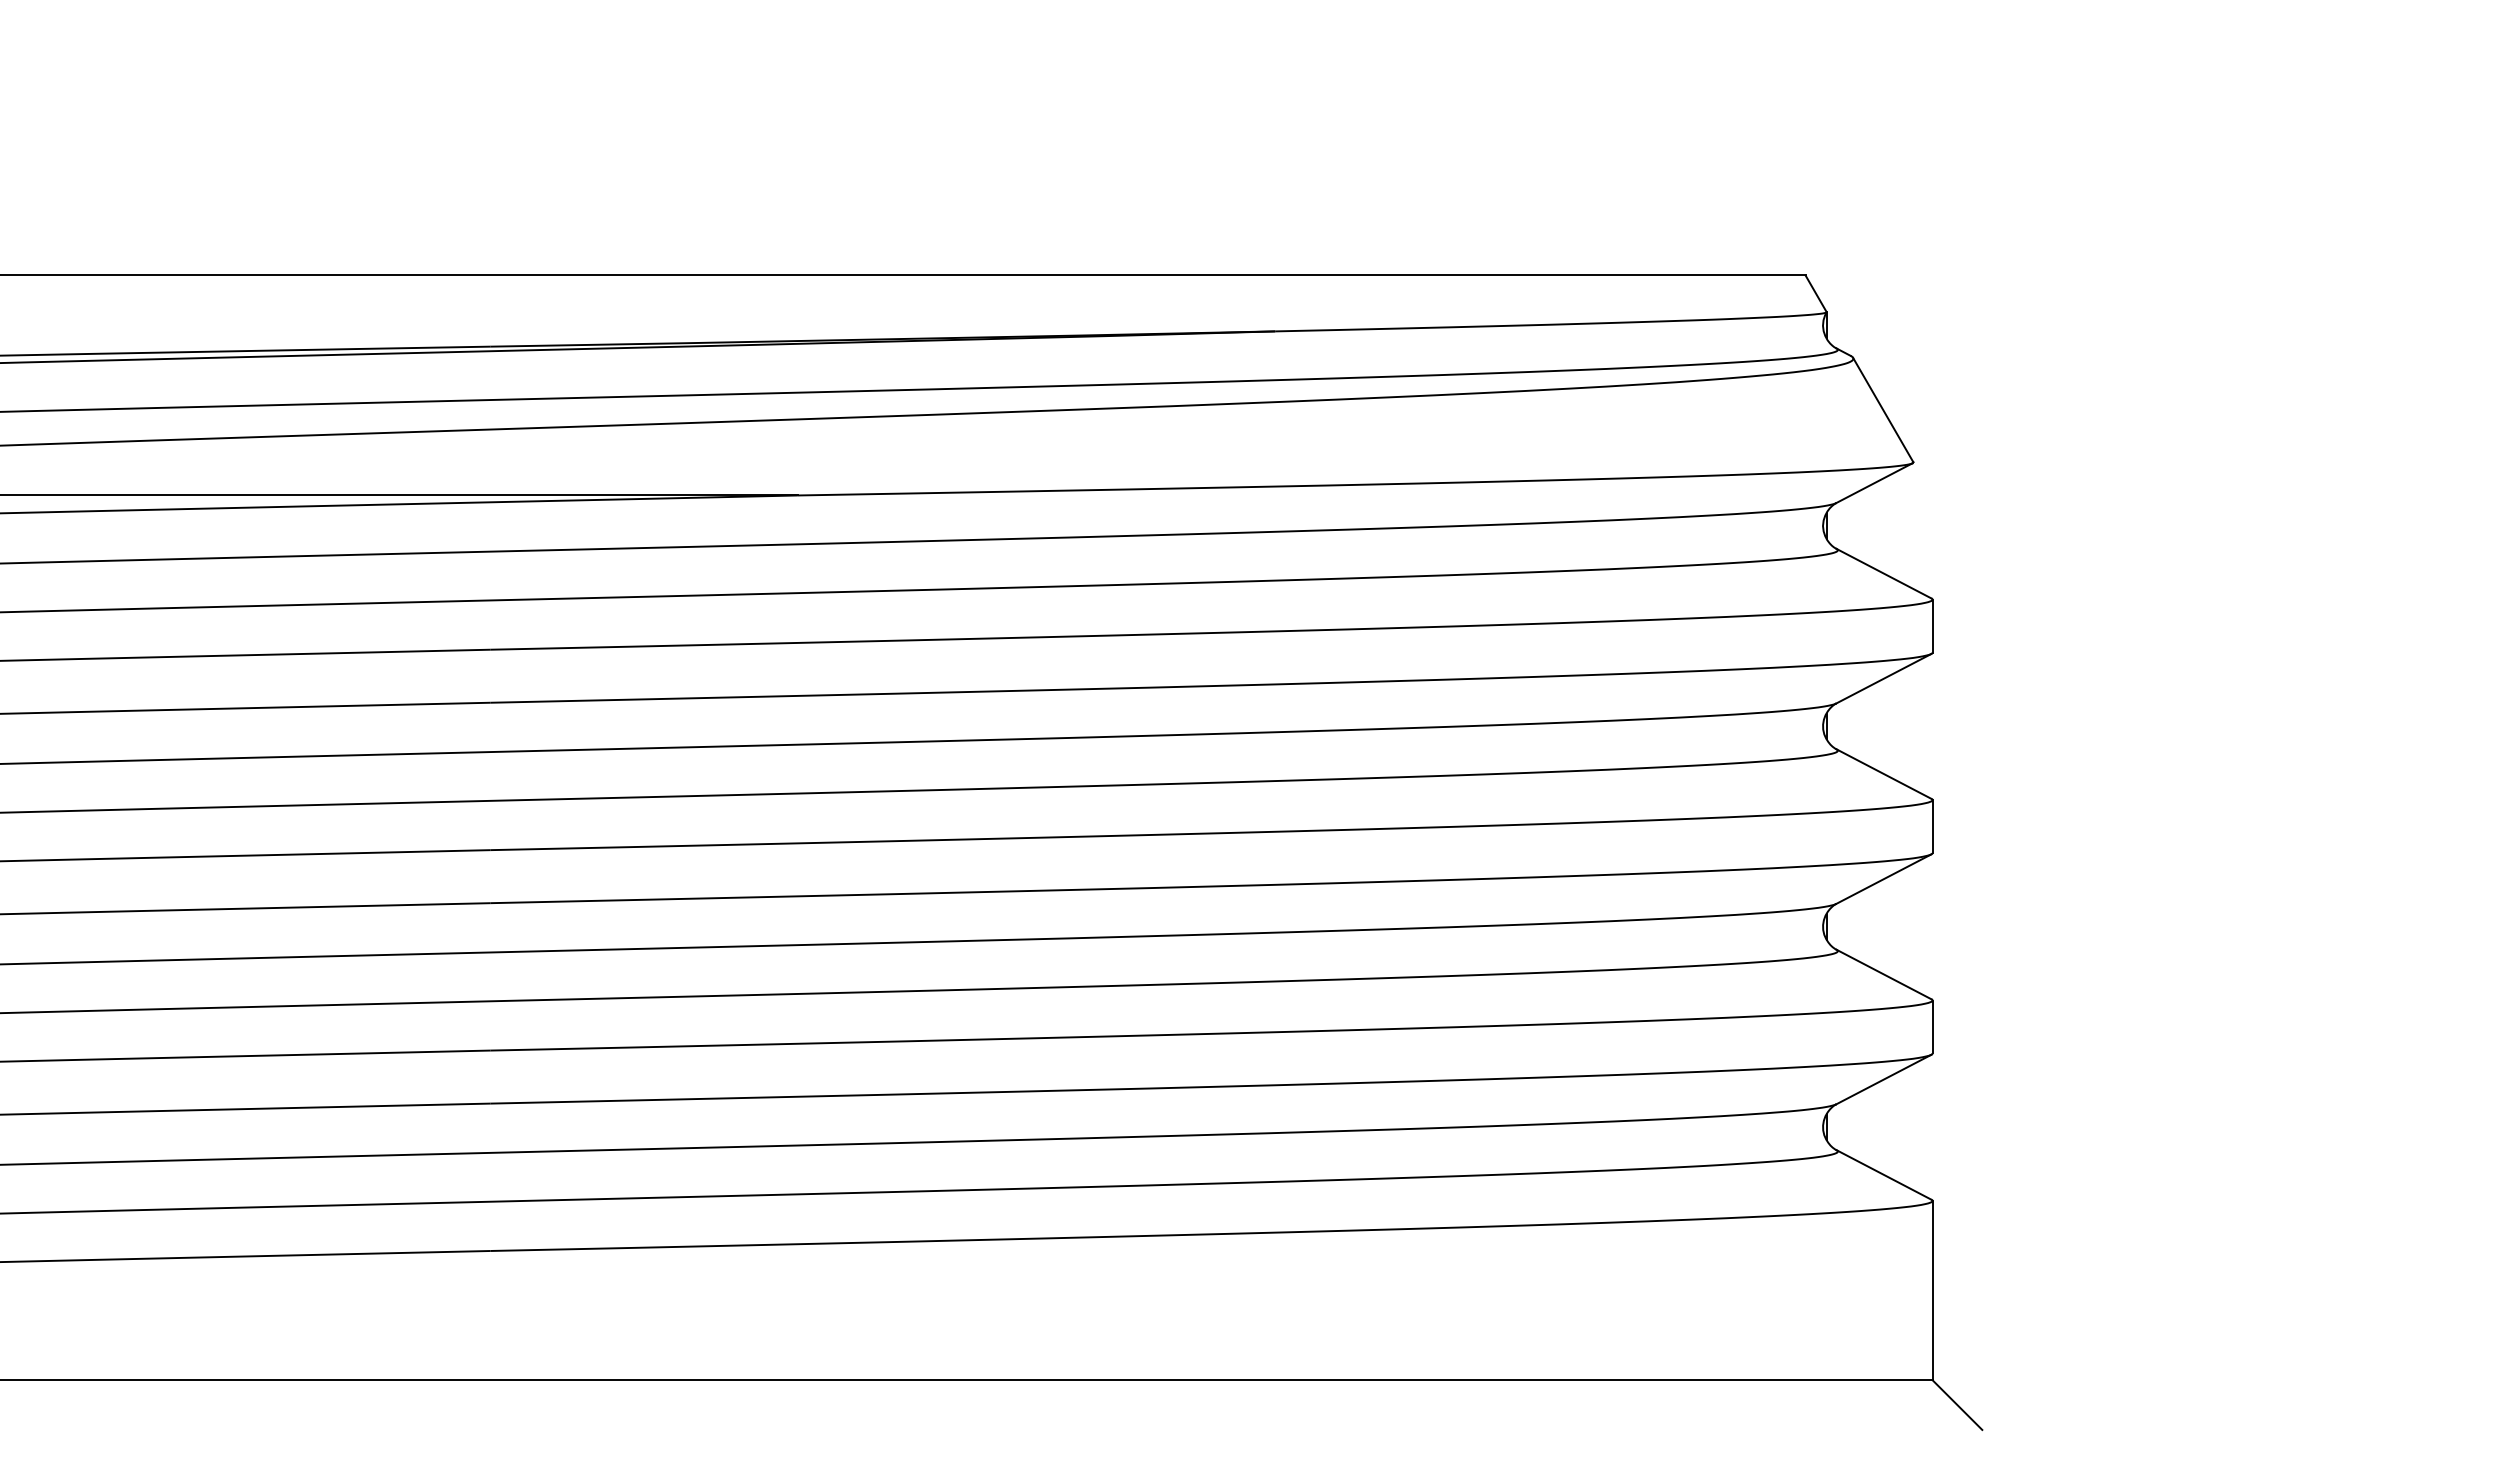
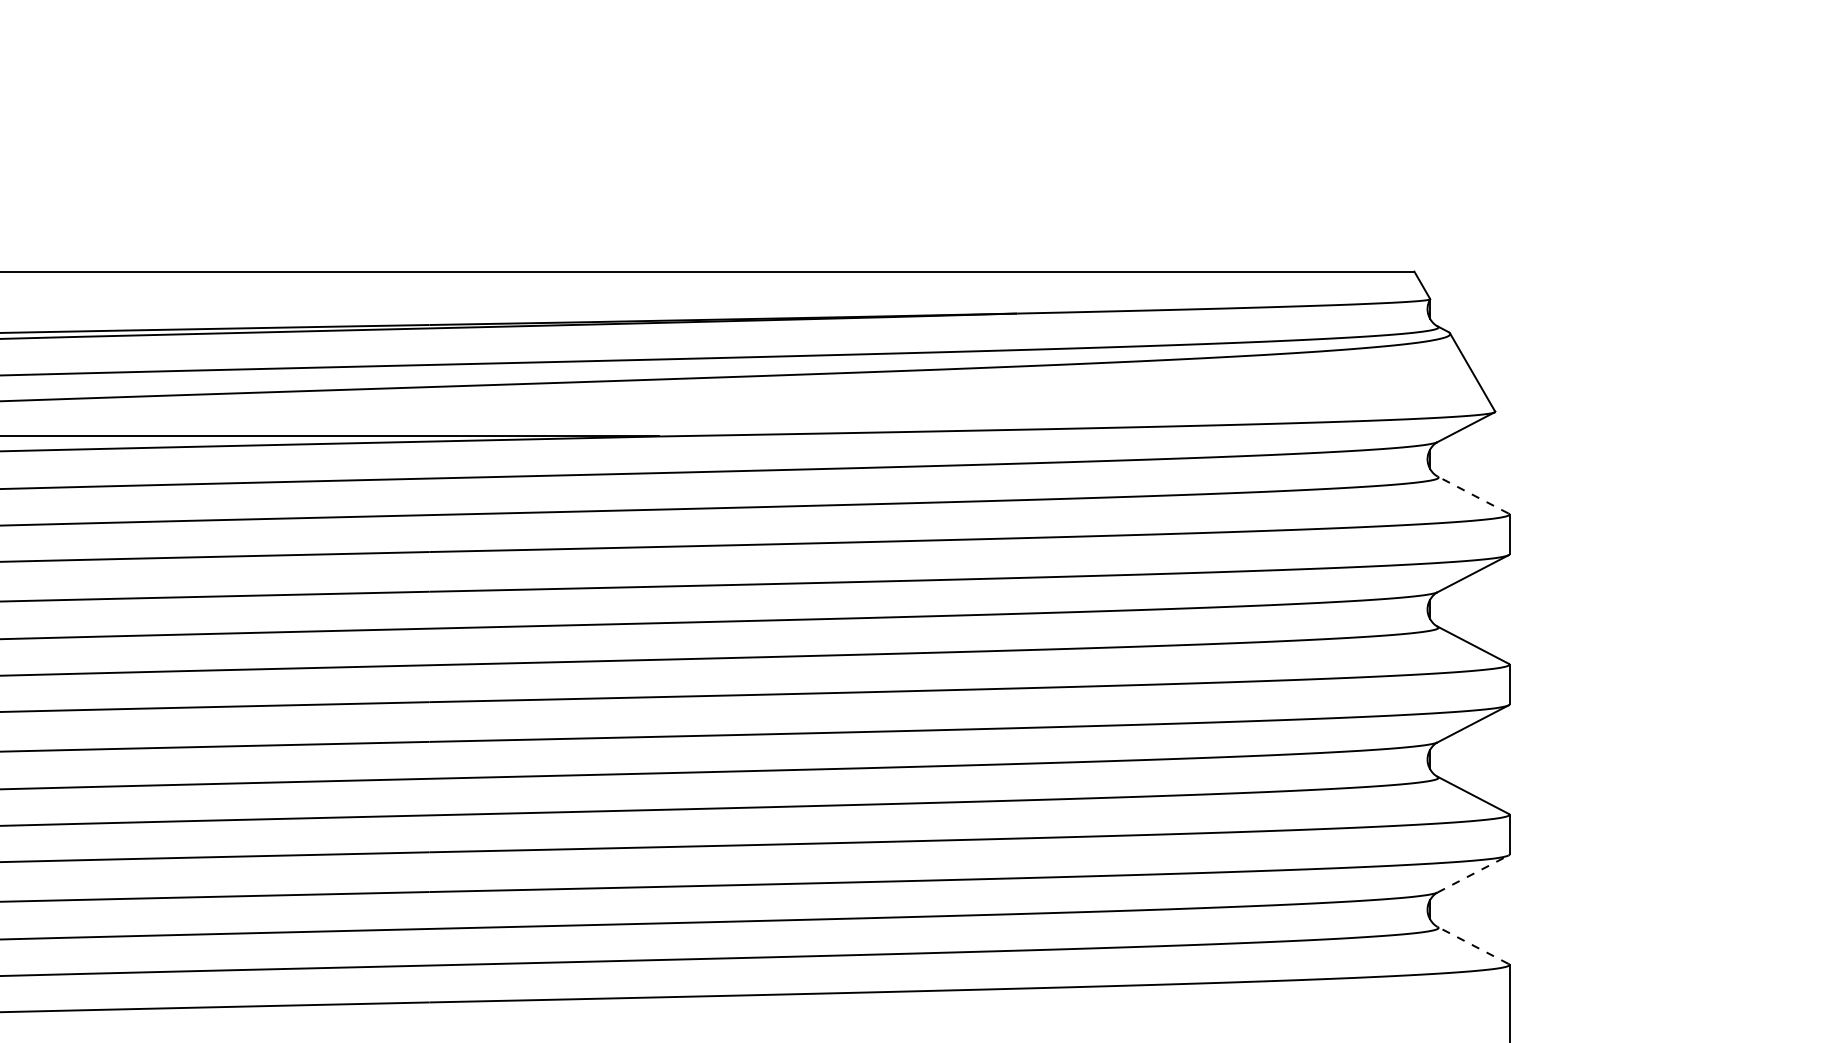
line: (1883, 573) -> (1472, 494), solid -> dashed
line: (1884, 1079) -> (1473, 873), solid -> dashed
line: (1883, 1174) -> (1472, 945), solid -> dashed

